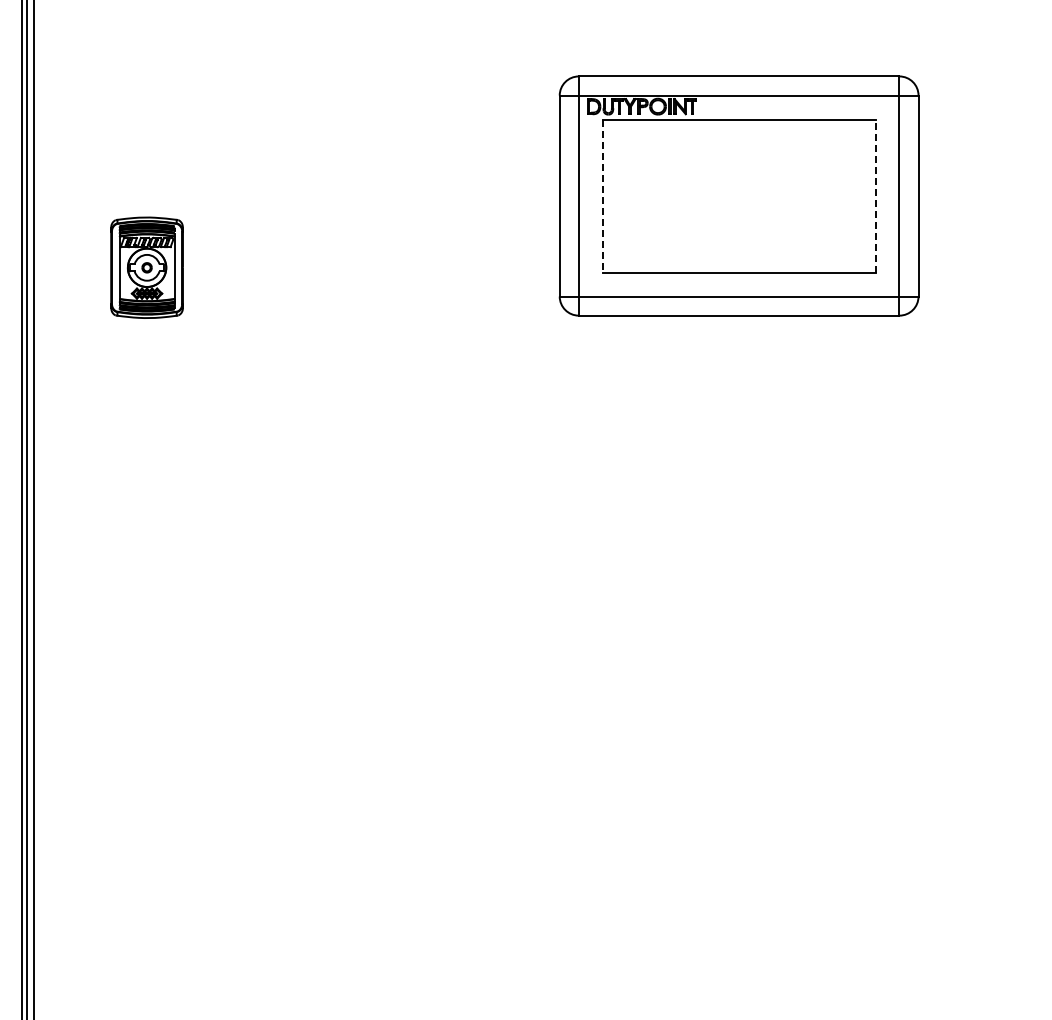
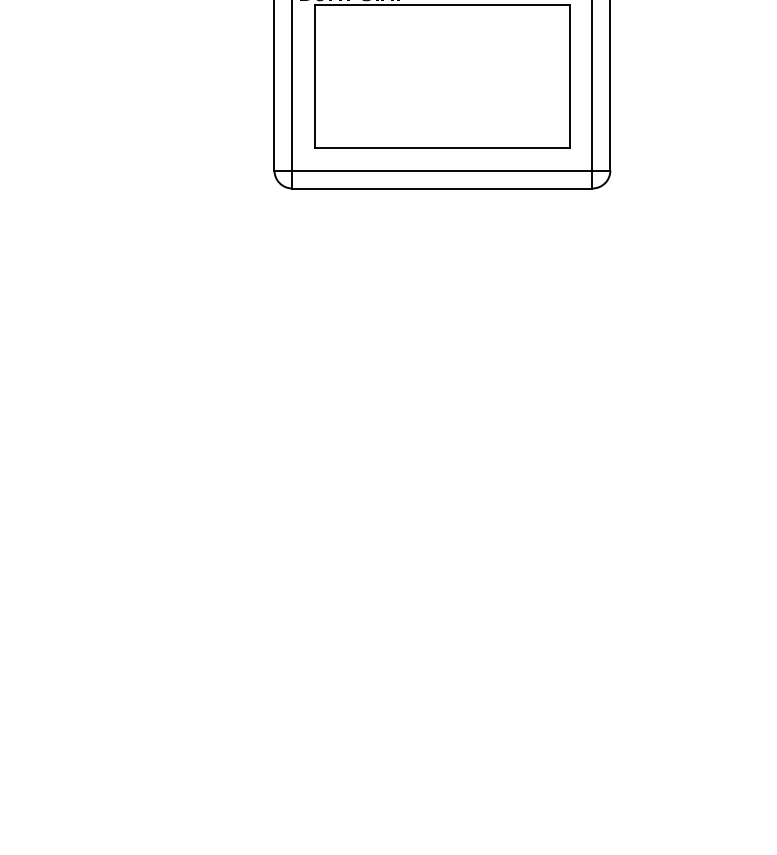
line: (602, 196) -> (314, 76), dashed -> solid
line: (875, 196) -> (570, 76), dashed -> solid

